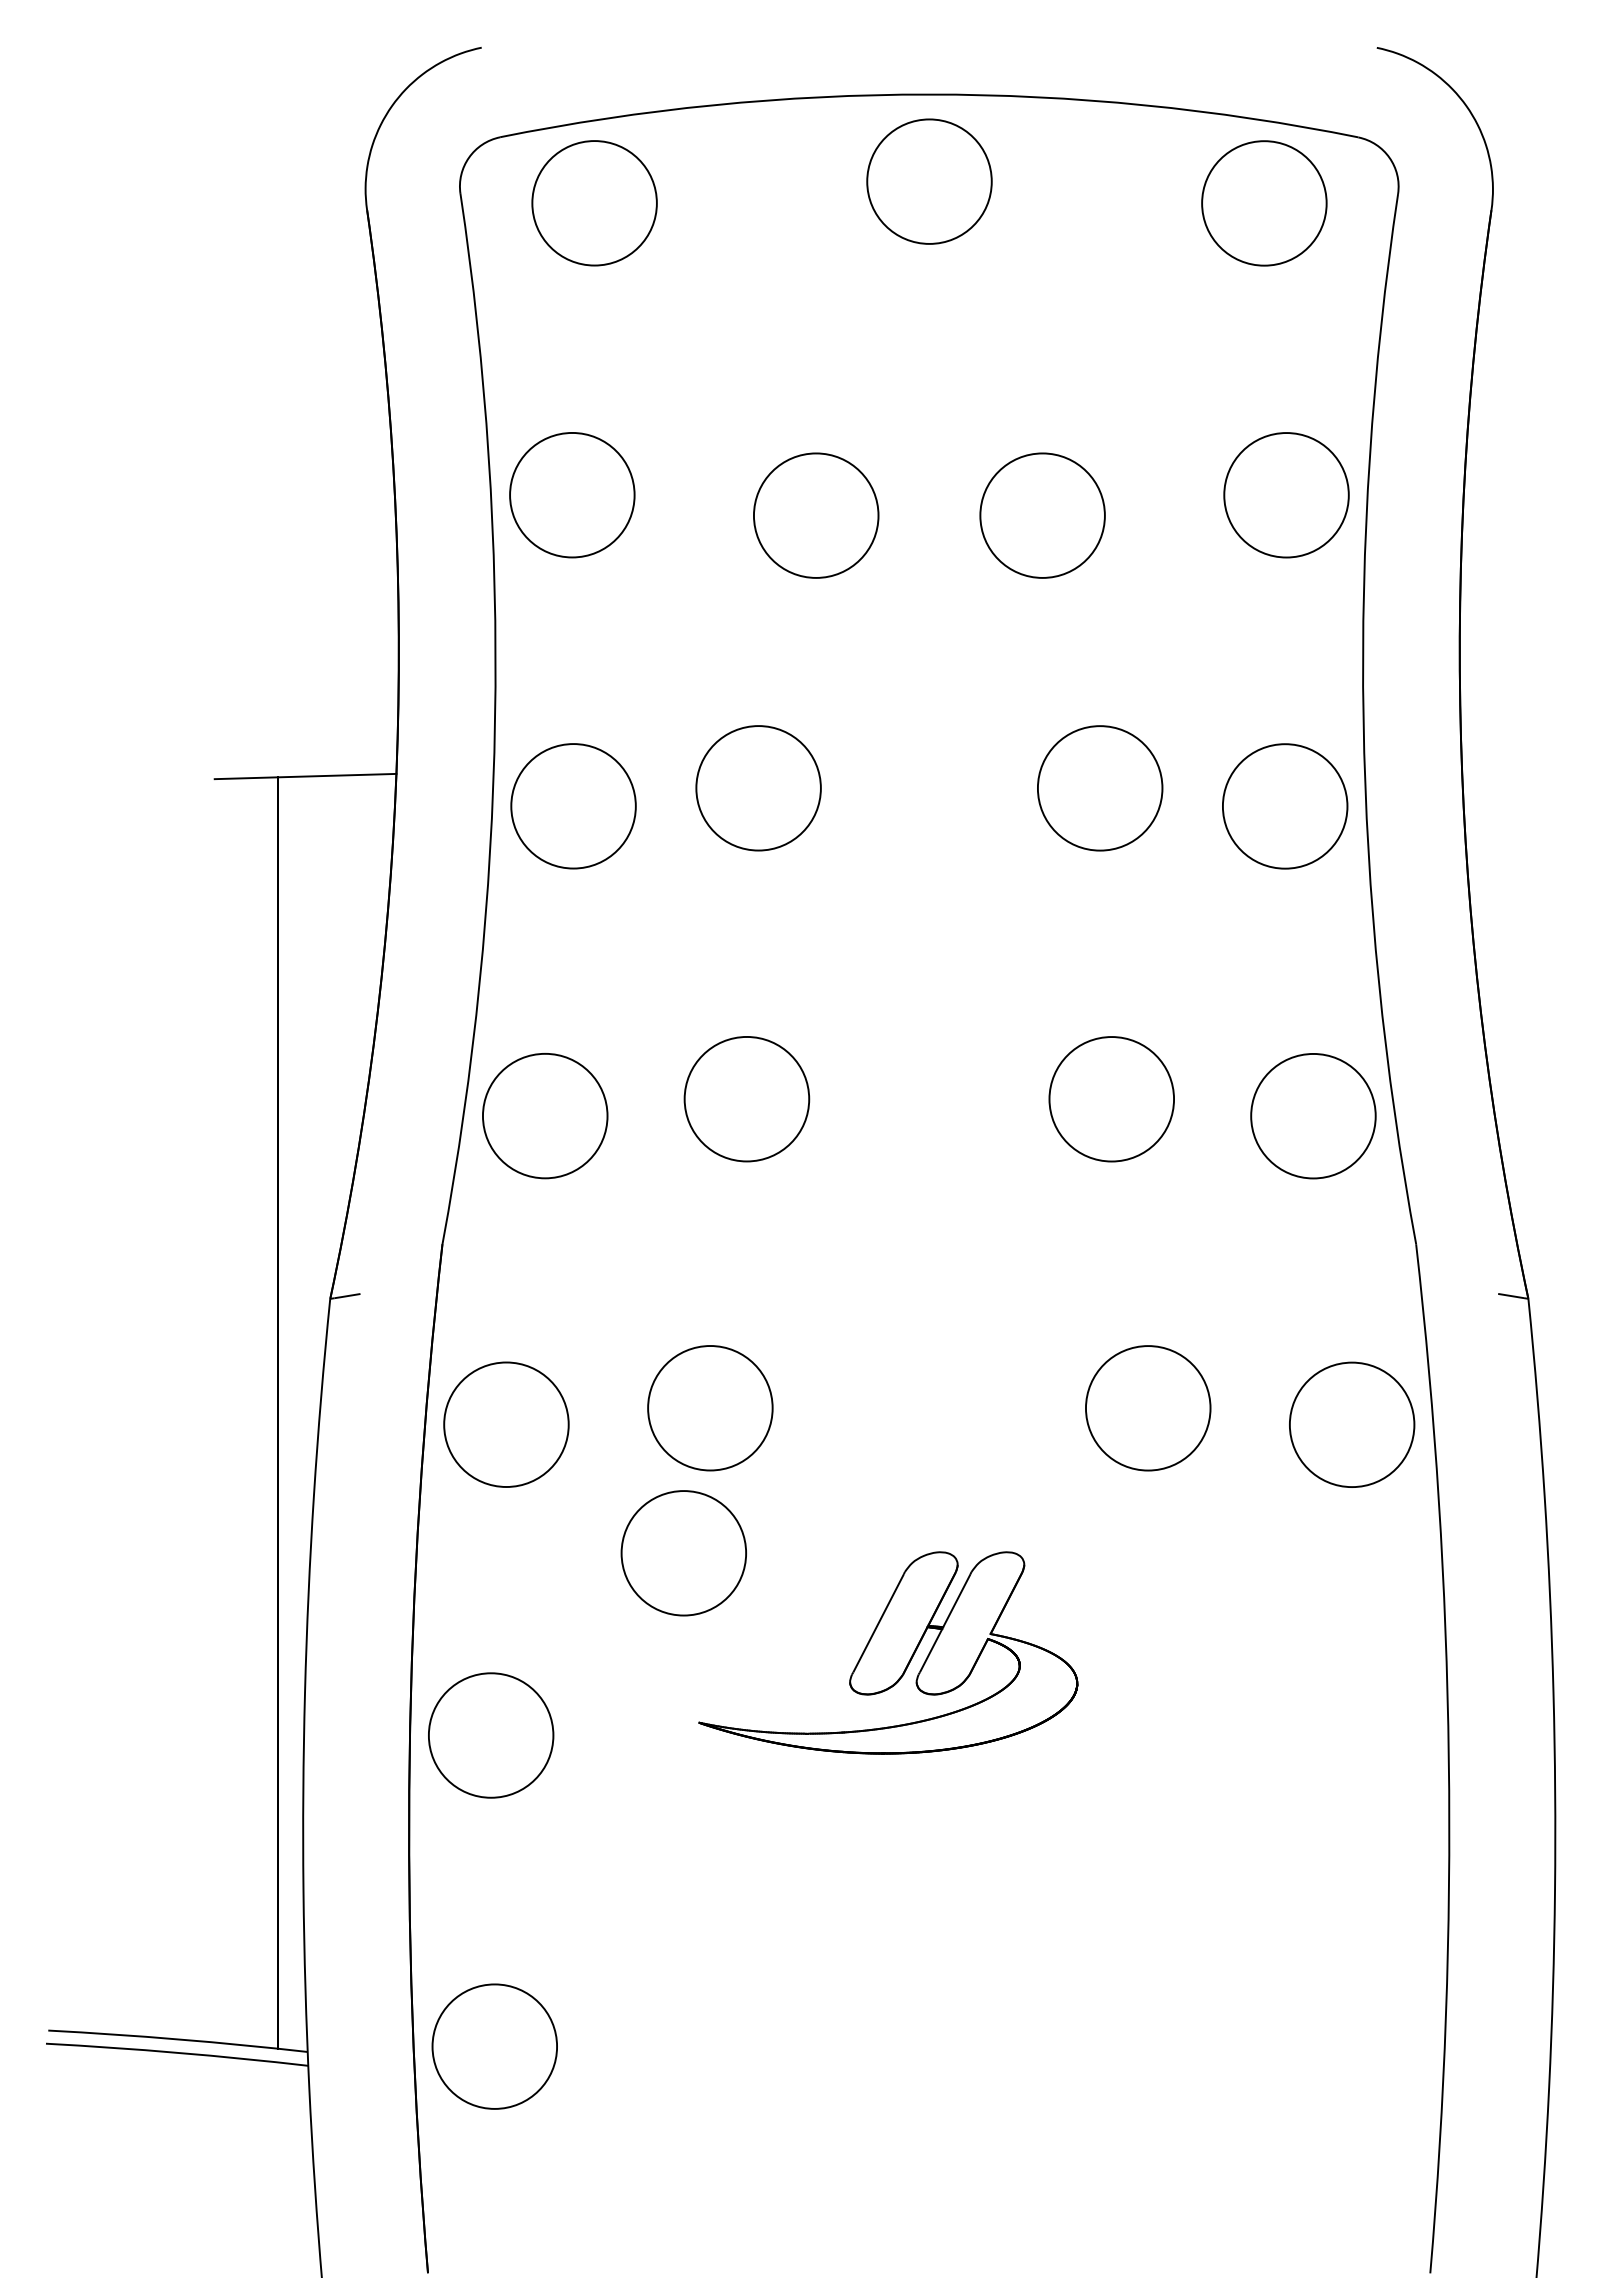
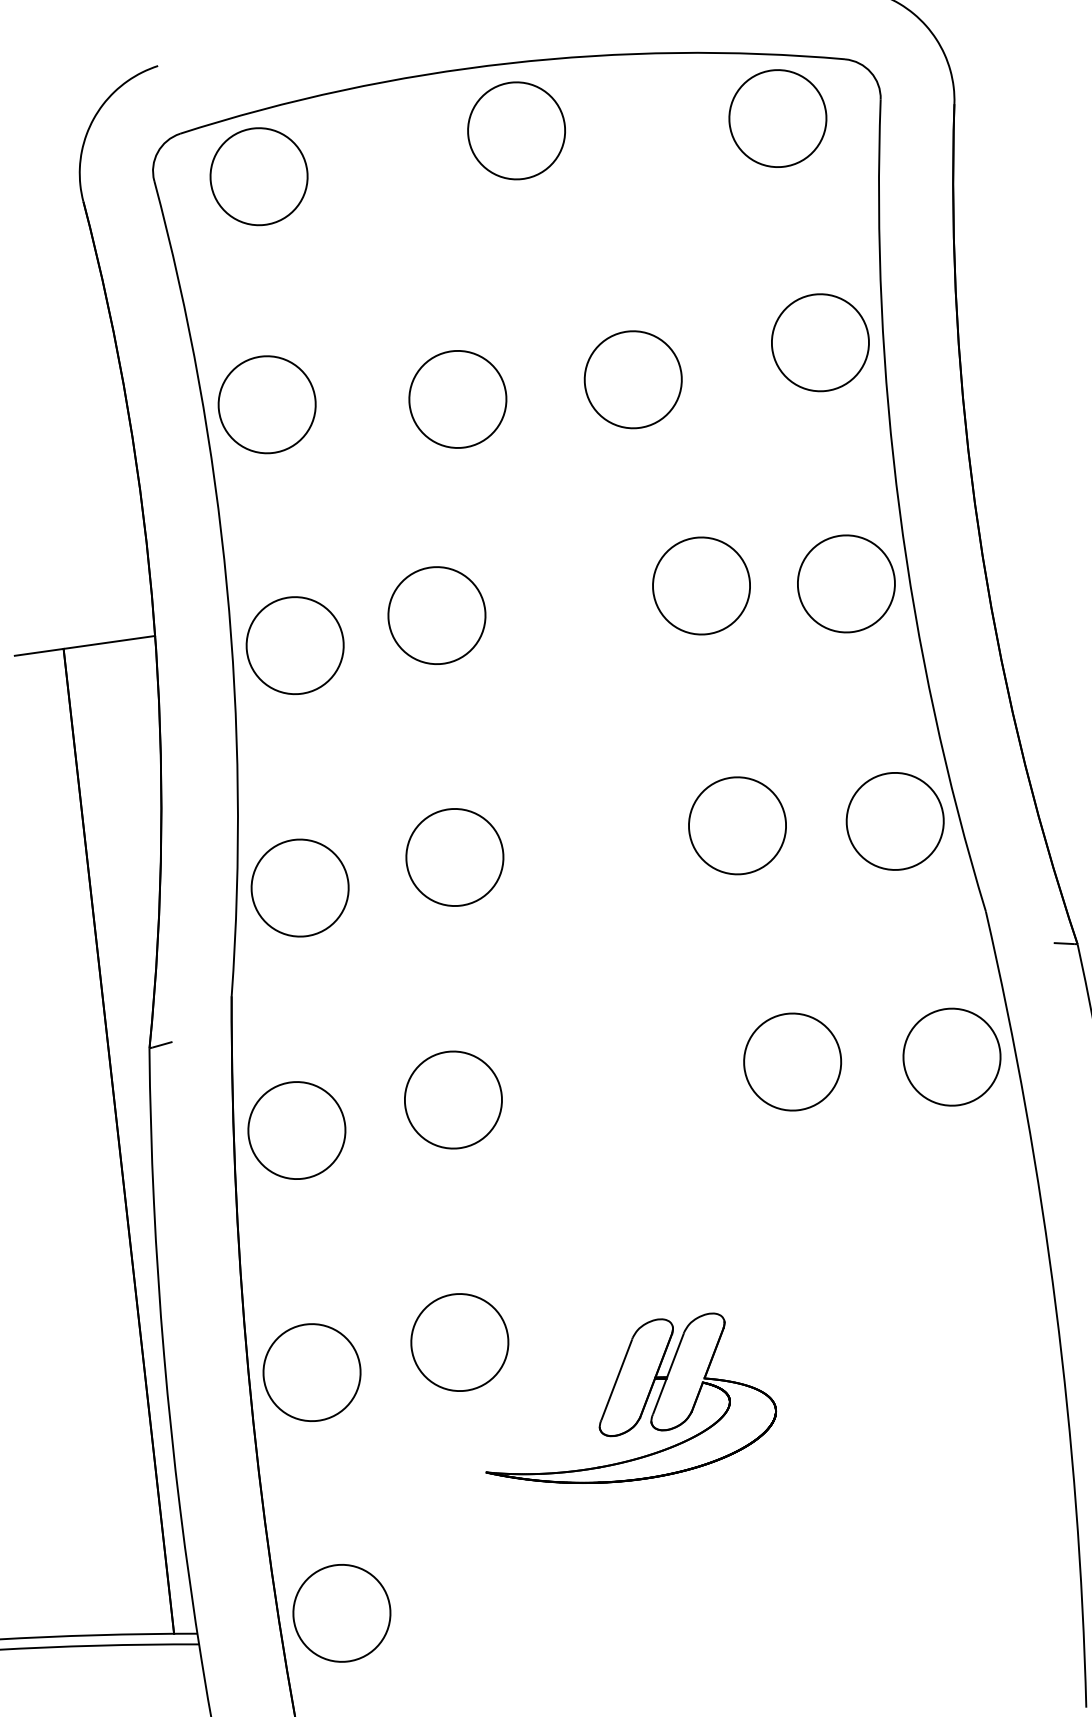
part: (871, 1634) -> (612, 1389), moved

